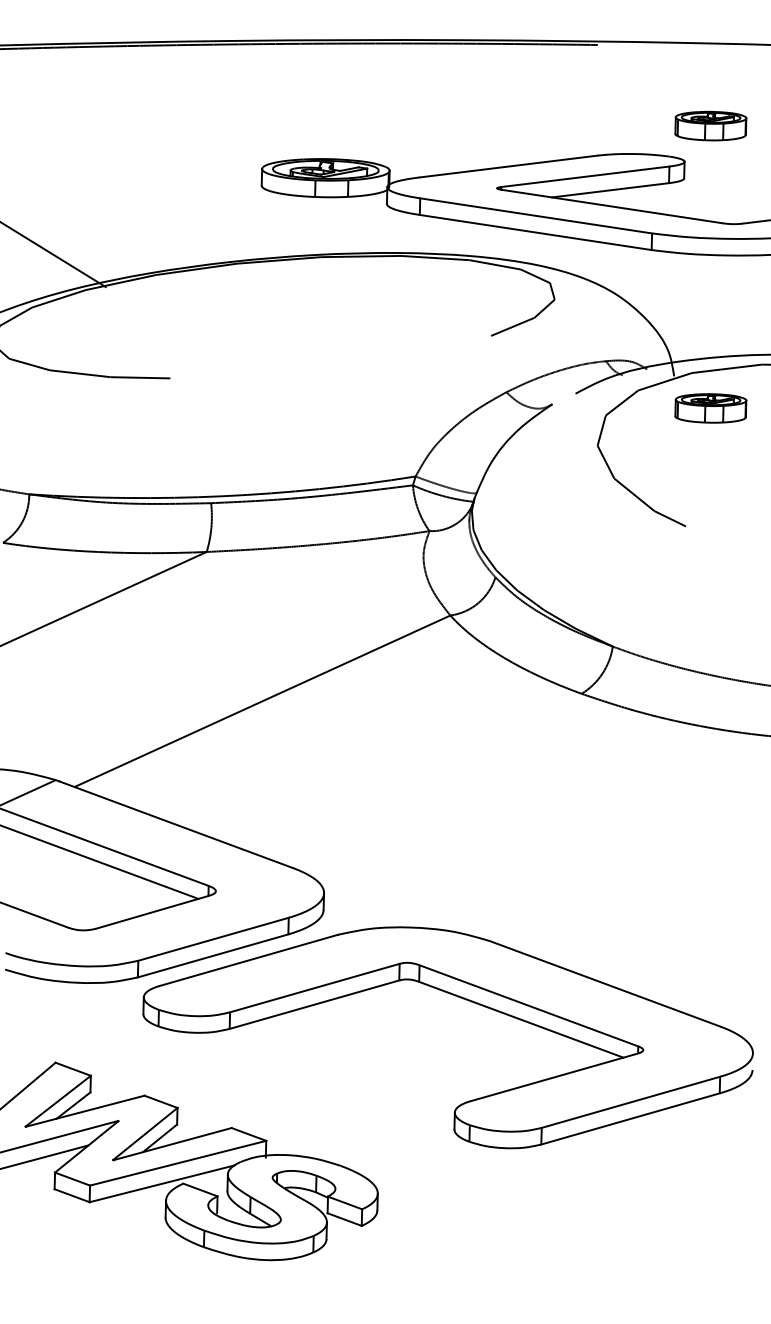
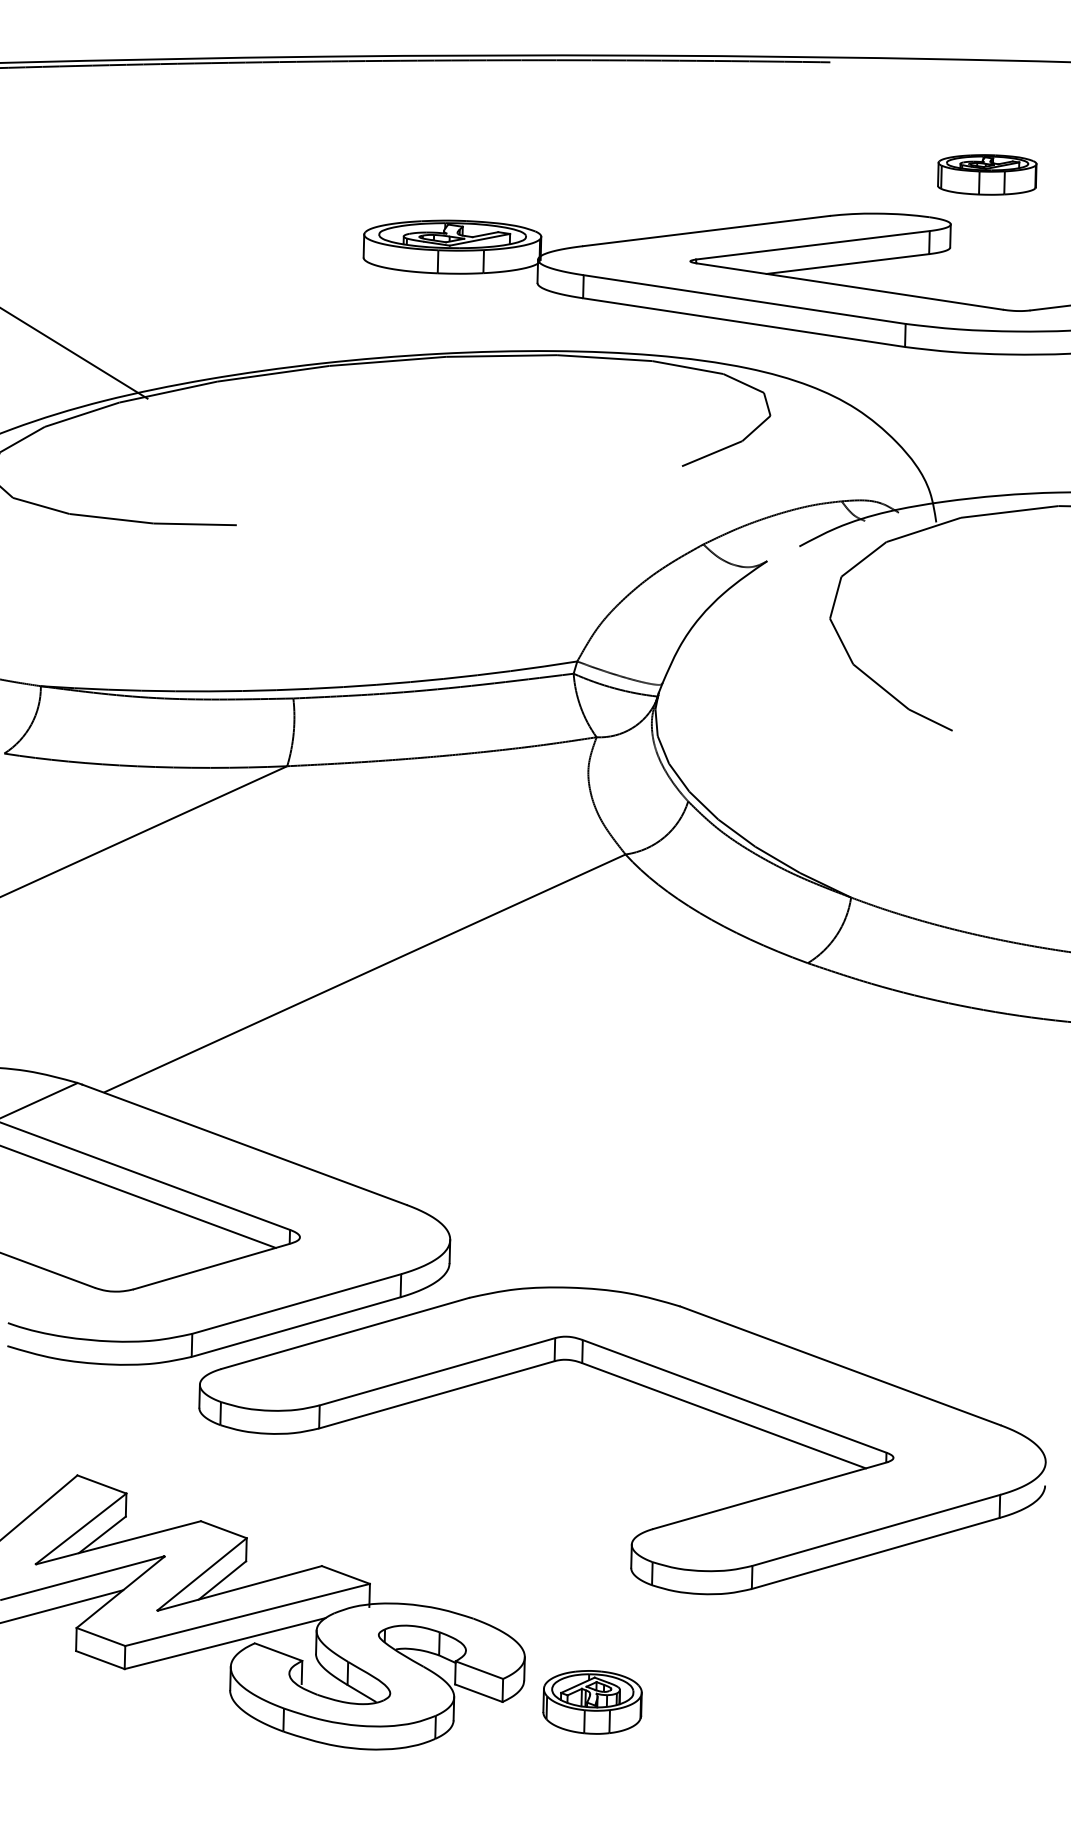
part: (711, 408) -> (987, 566), removed
part: (426, 1226) -> (592, 1702), added

